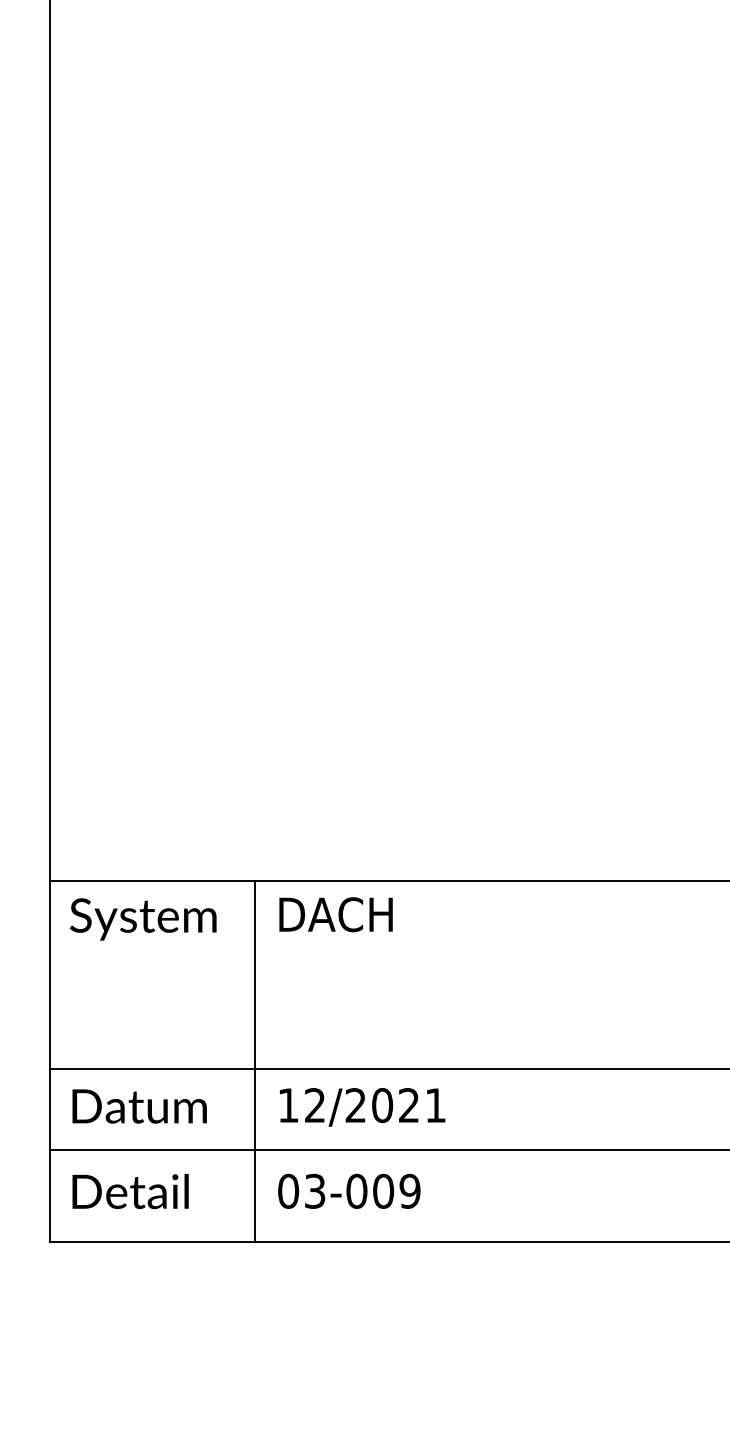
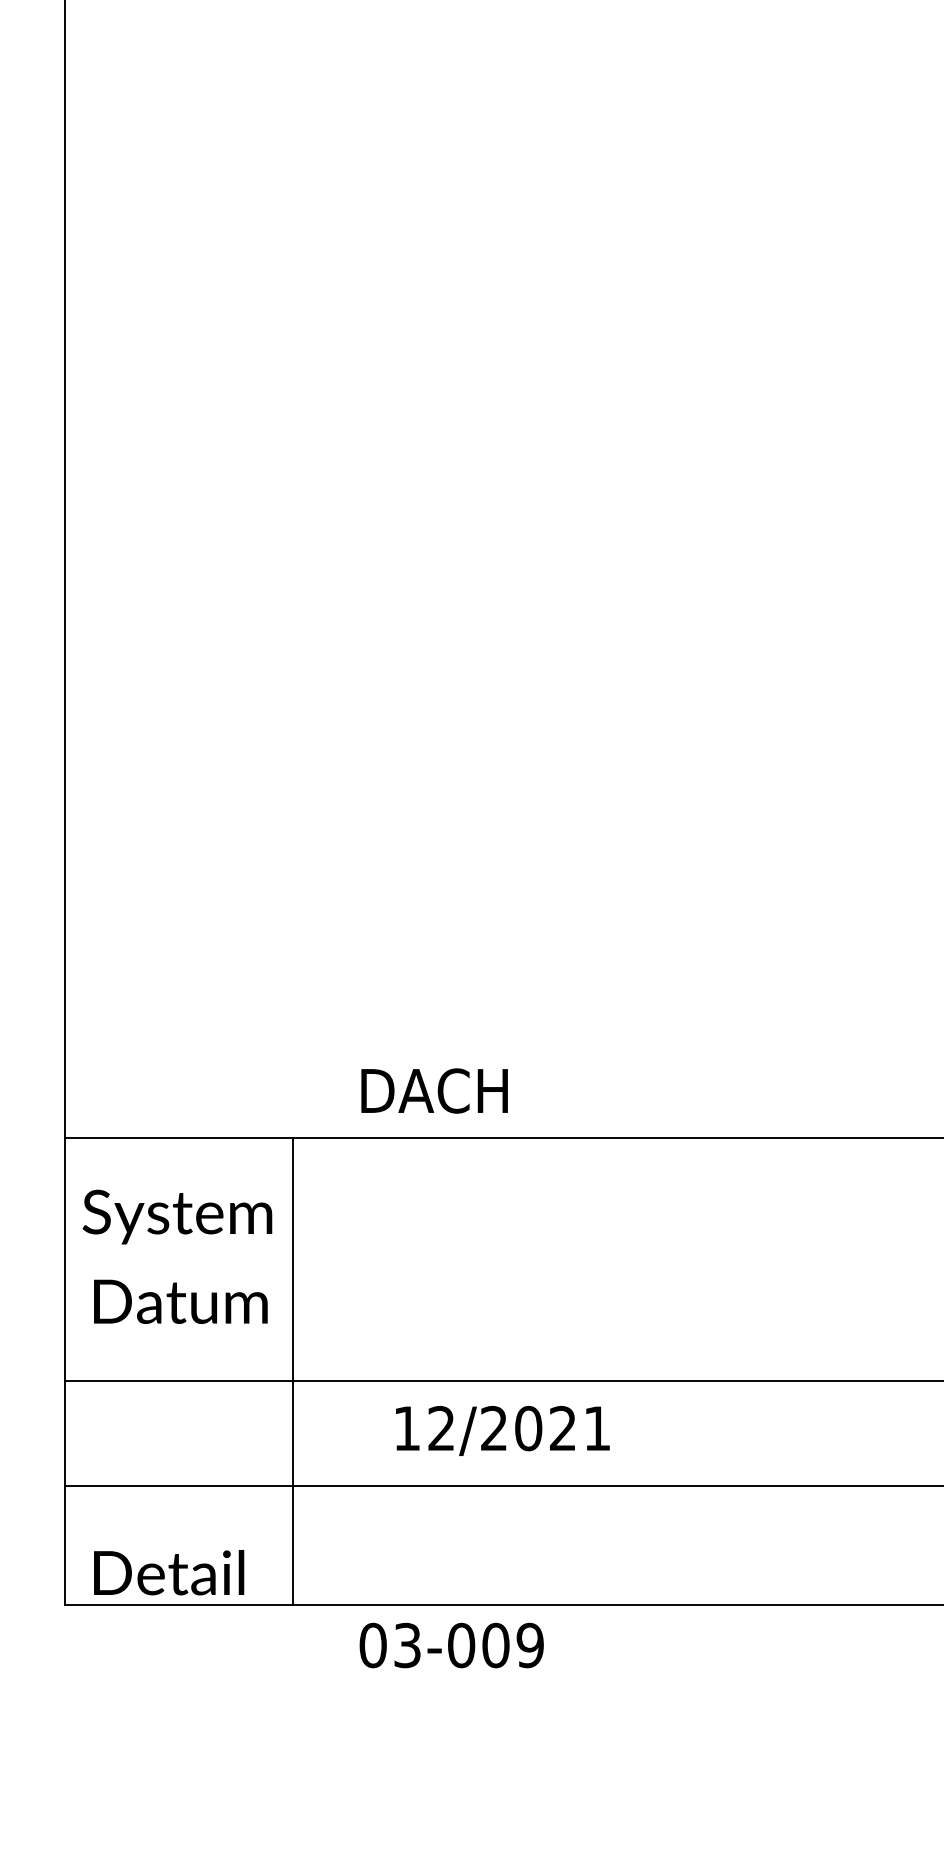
text: (335, 914) -> (434, 1090), moved
text: (143, 918) -> (177, 1216), moved
line: (254, 1061) -> (293, 1371), moved
text: (139, 1106) -> (180, 1301), moved
text: (362, 1107) -> (502, 1430), moved
text: (130, 1191) -> (169, 1572), moved
text: (349, 1191) -> (451, 1645), moved

